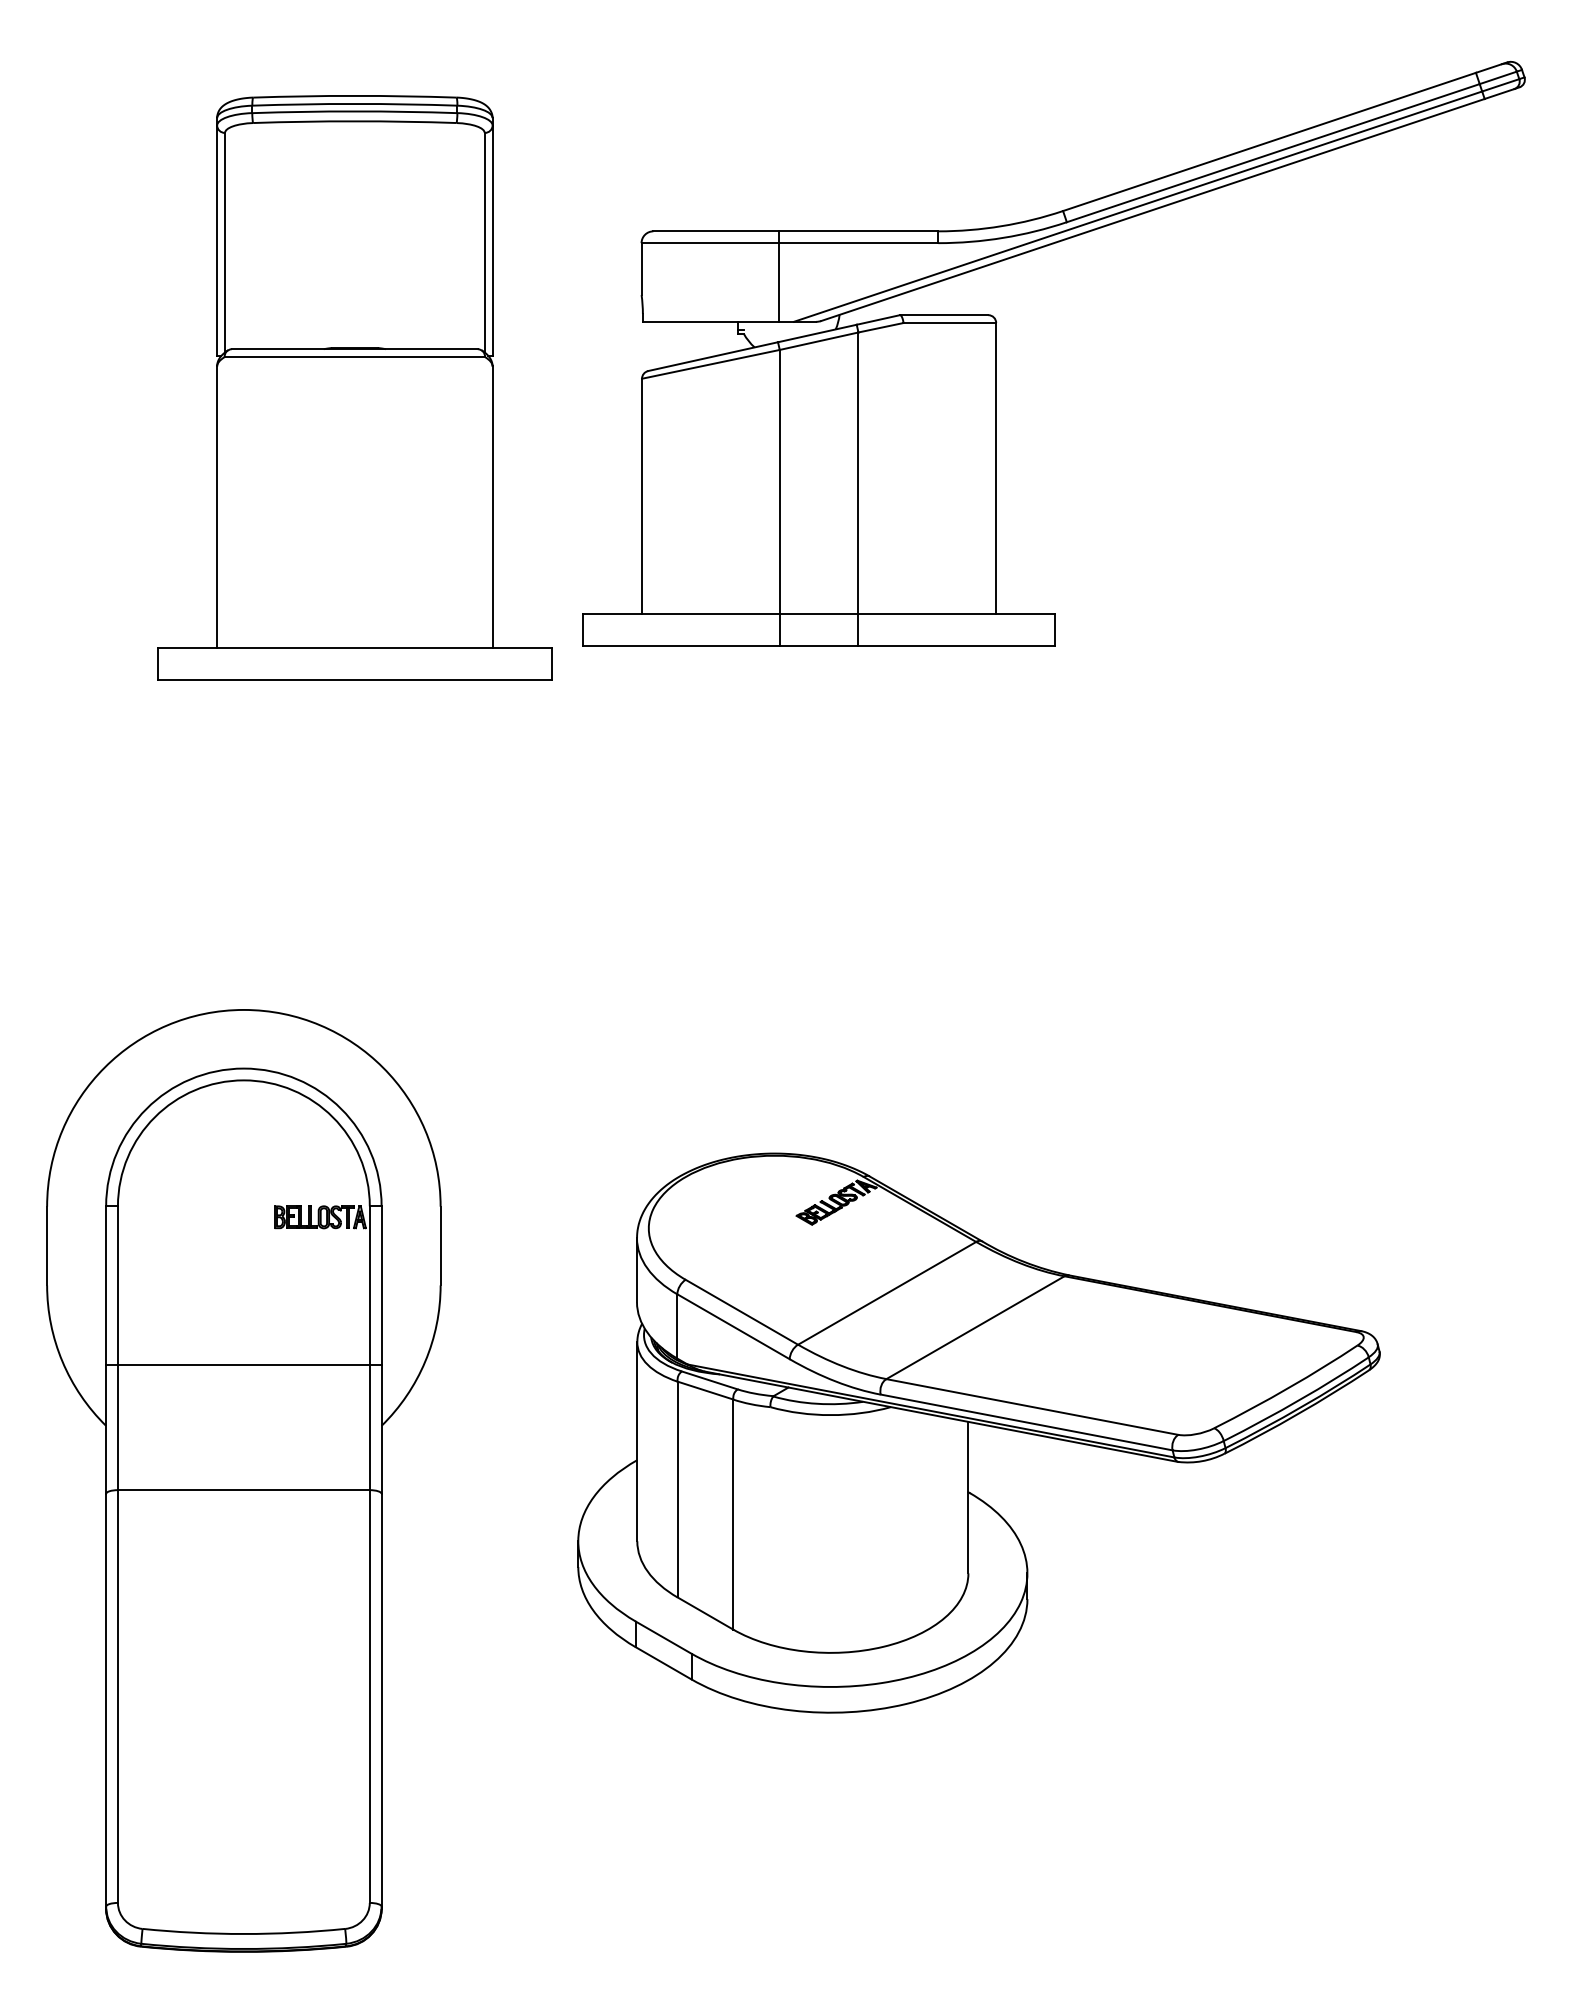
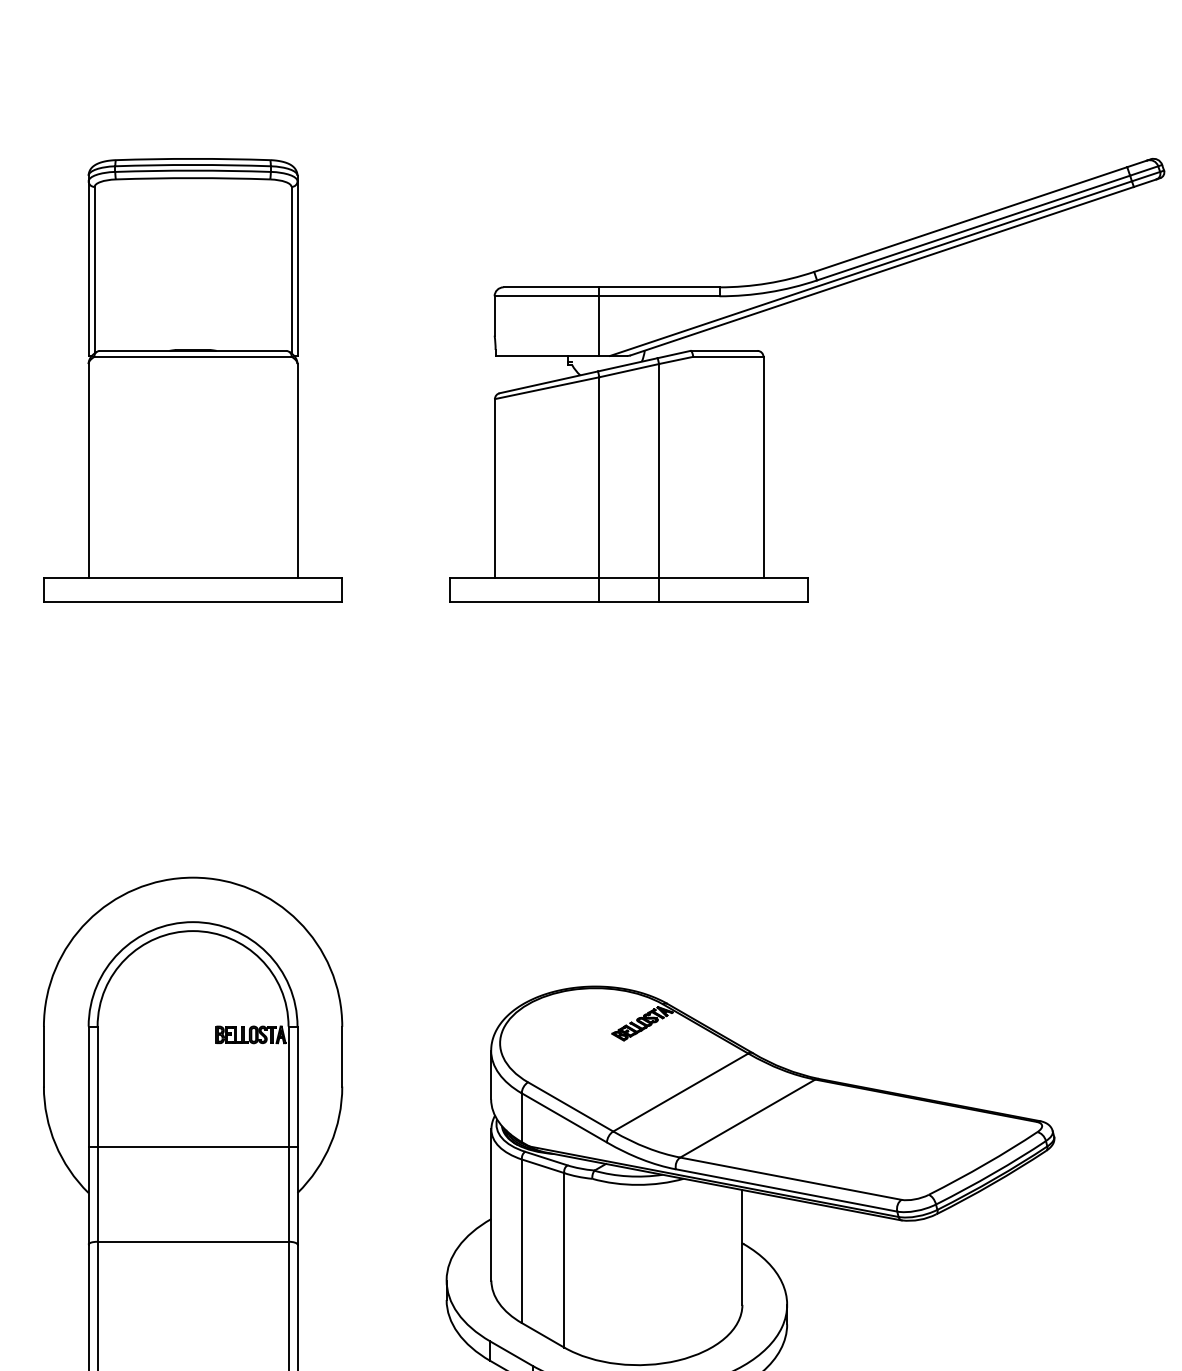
part: (354, 387) -> (192, 379), moved

